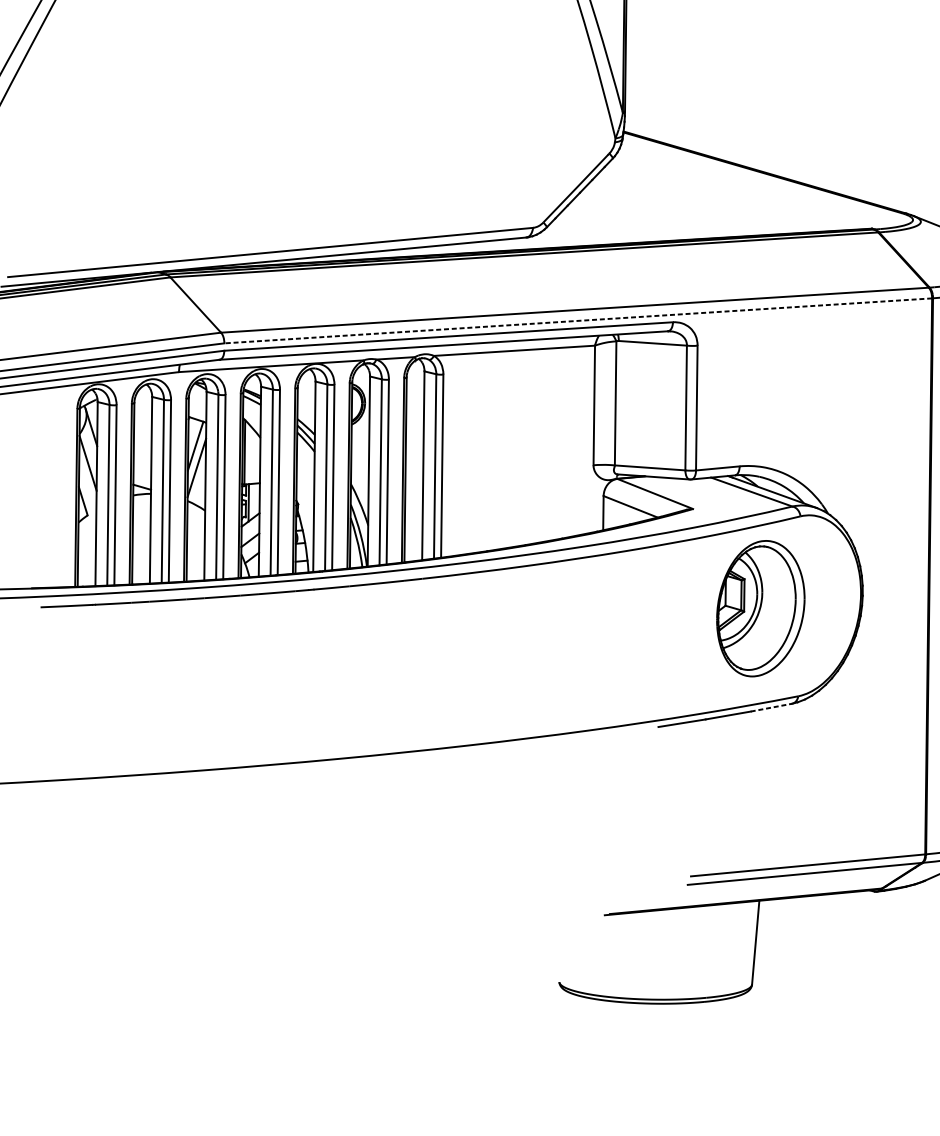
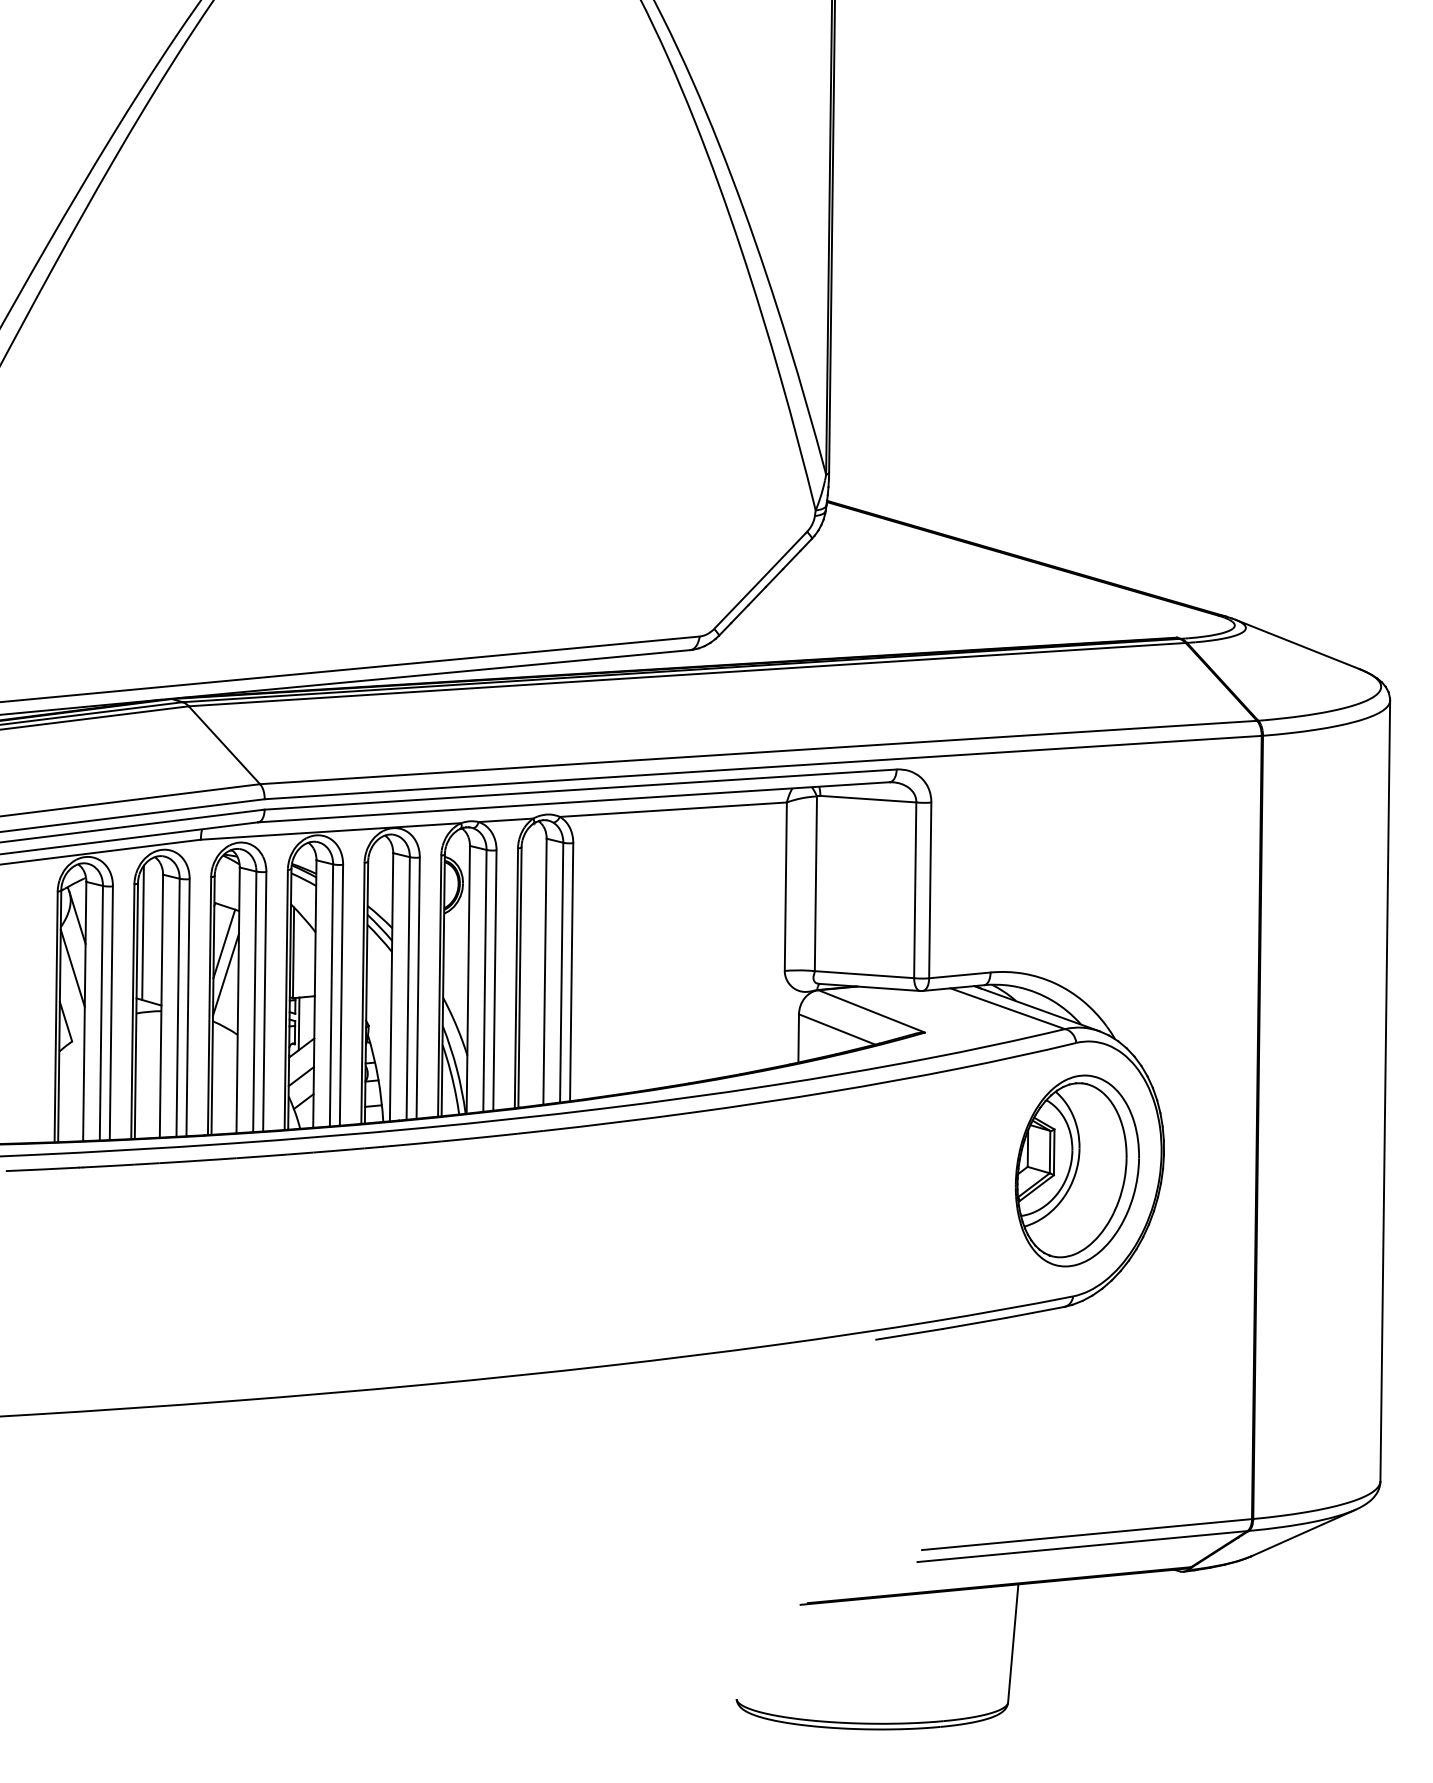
line: (577, 320) -> (762, 767), dashed -> solid
line: (137, 437) -> (142, 932), added
part: (760, 608) -> (1076, 1170), moved
line: (771, 707) -> (1035, 1312), dashed -> solid

